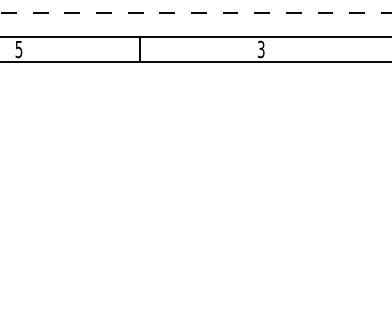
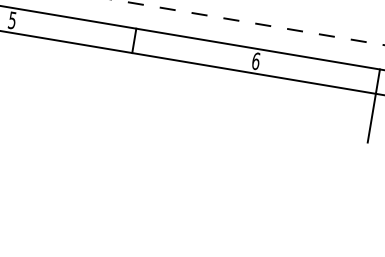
text: (260, 49) -> (255, 61), 3 -> 6
line: (382, 73) -> (374, 105), added

